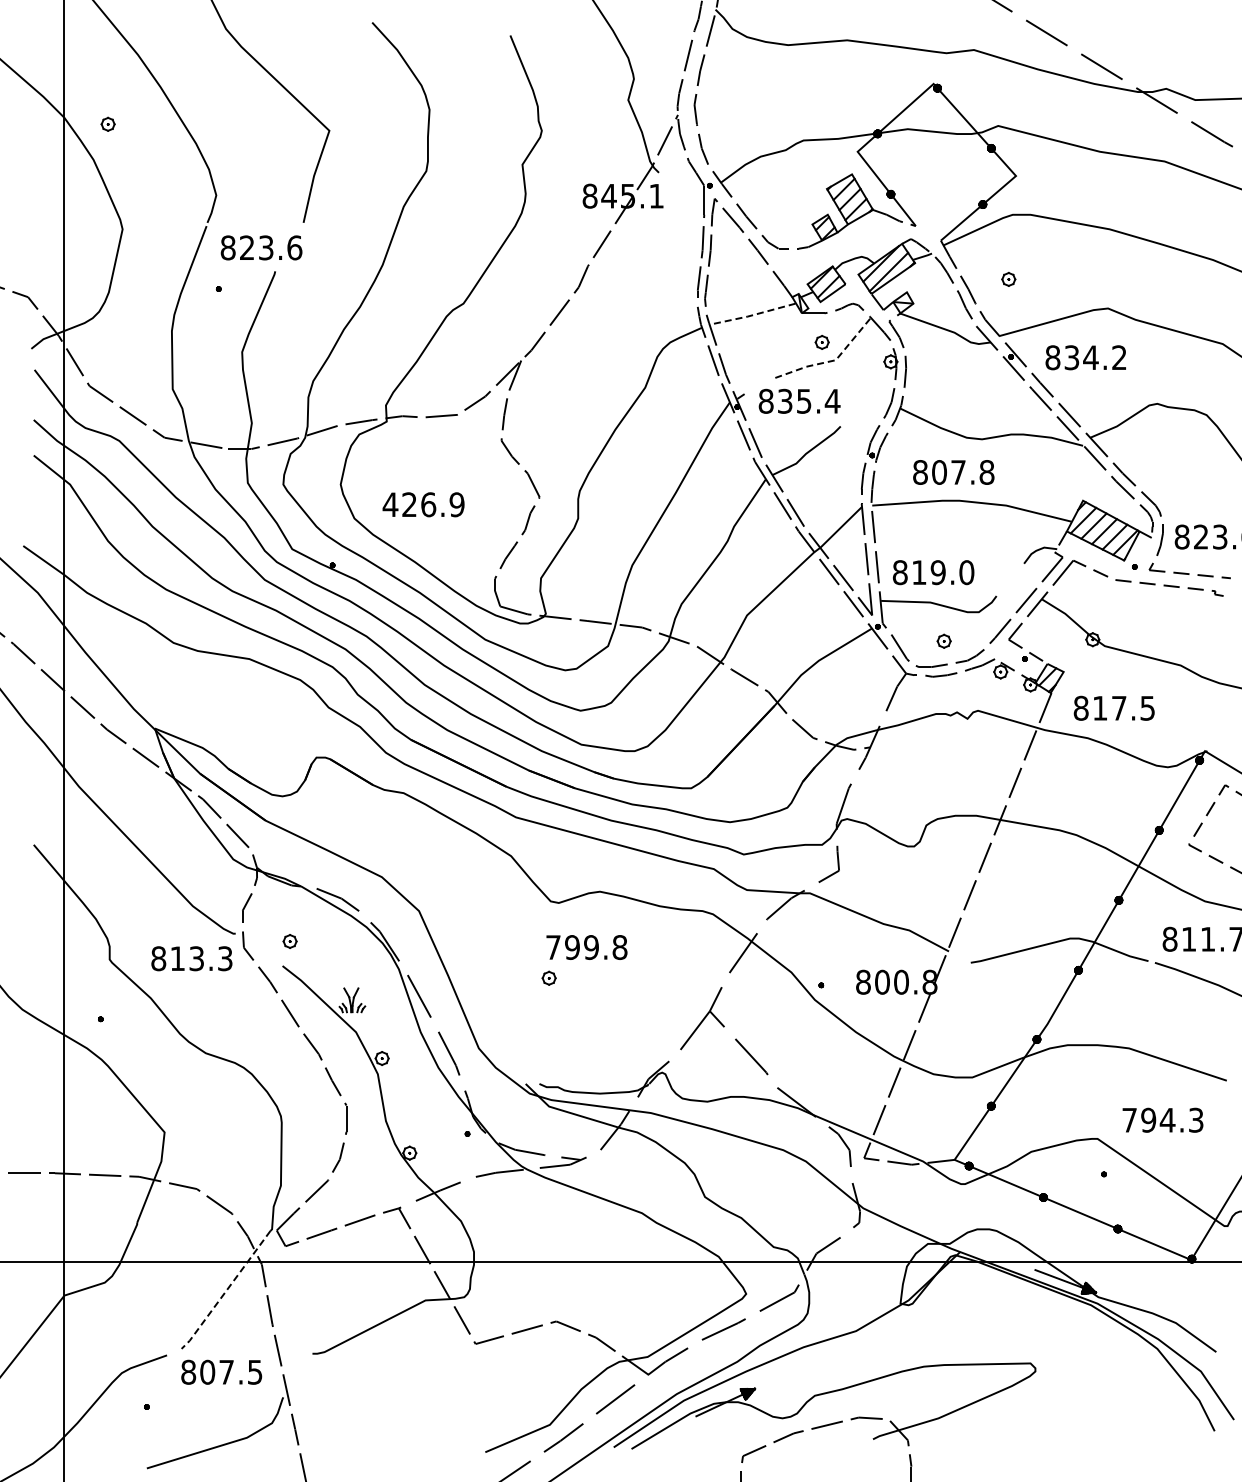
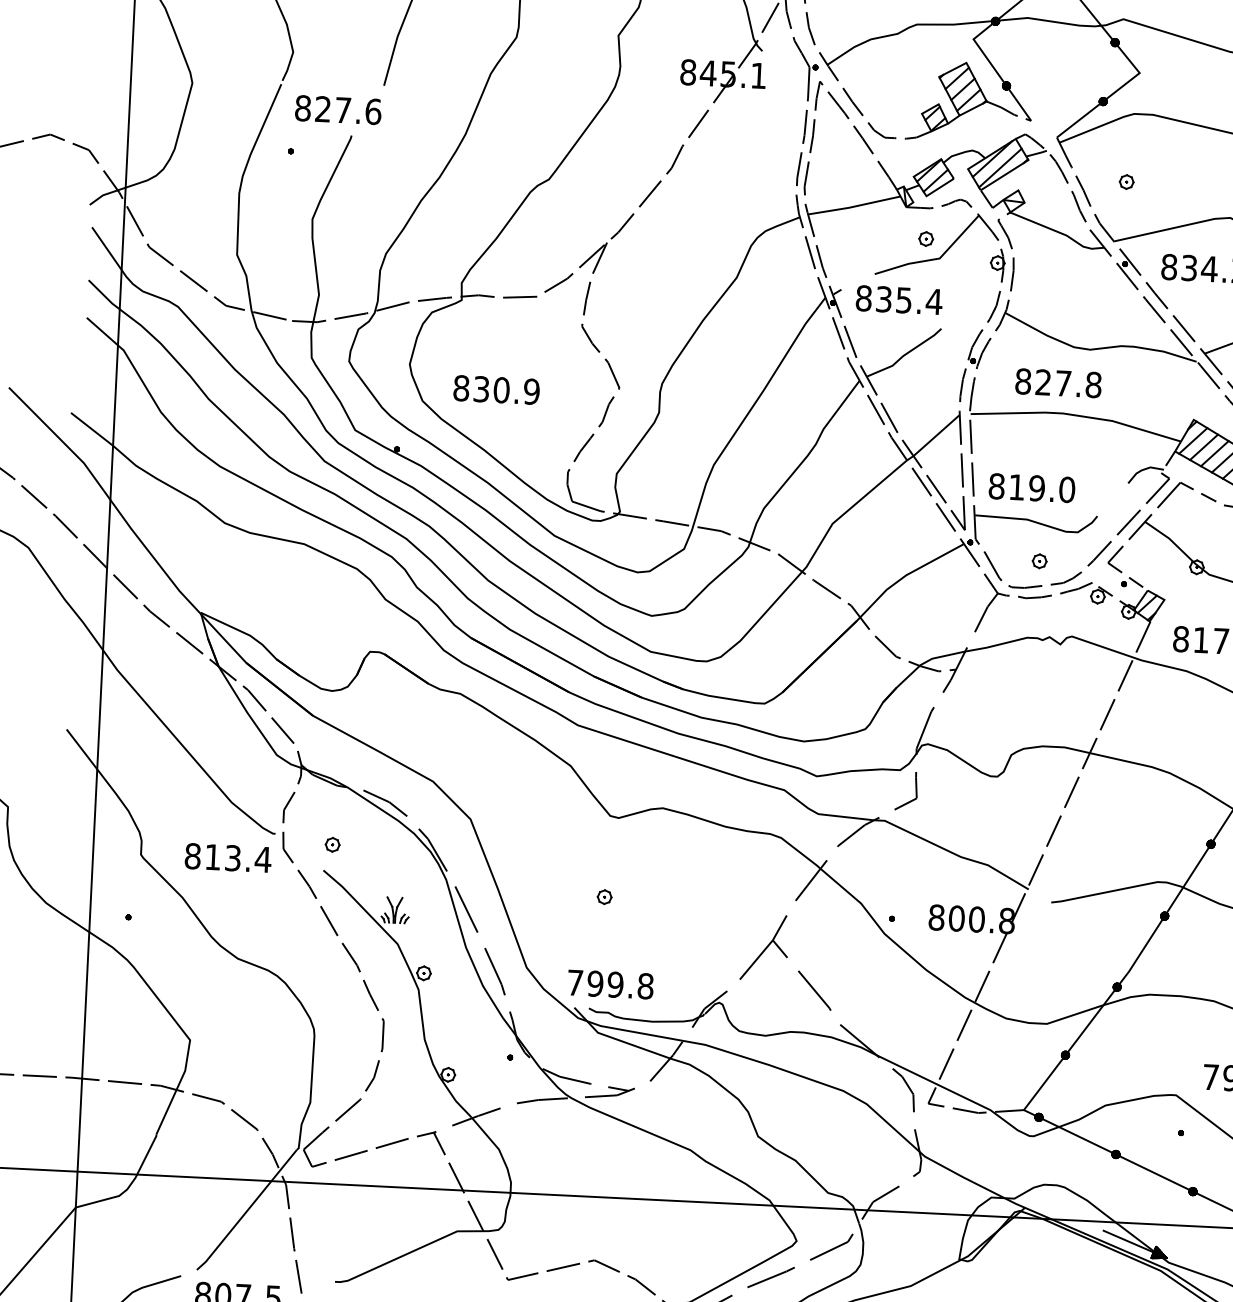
text: (266, 247) -> (343, 109), 823.6 -> 827.6
line: (752, 315) -> (853, 206), dashed -> solid
line: (832, 361) -> (936, 259), dashed -> solid
text: (939, 472) -> (1043, 382), 807.8 -> 827.8
text: (409, 504) -> (481, 389), 426.9 -> 830.9
text: (586, 947) -> (610, 984), moved
text: (225, 958) -> (263, 859), 813.3 -> 813.4
line: (226, 1291) -> (247, 1211), dashed -> solid

